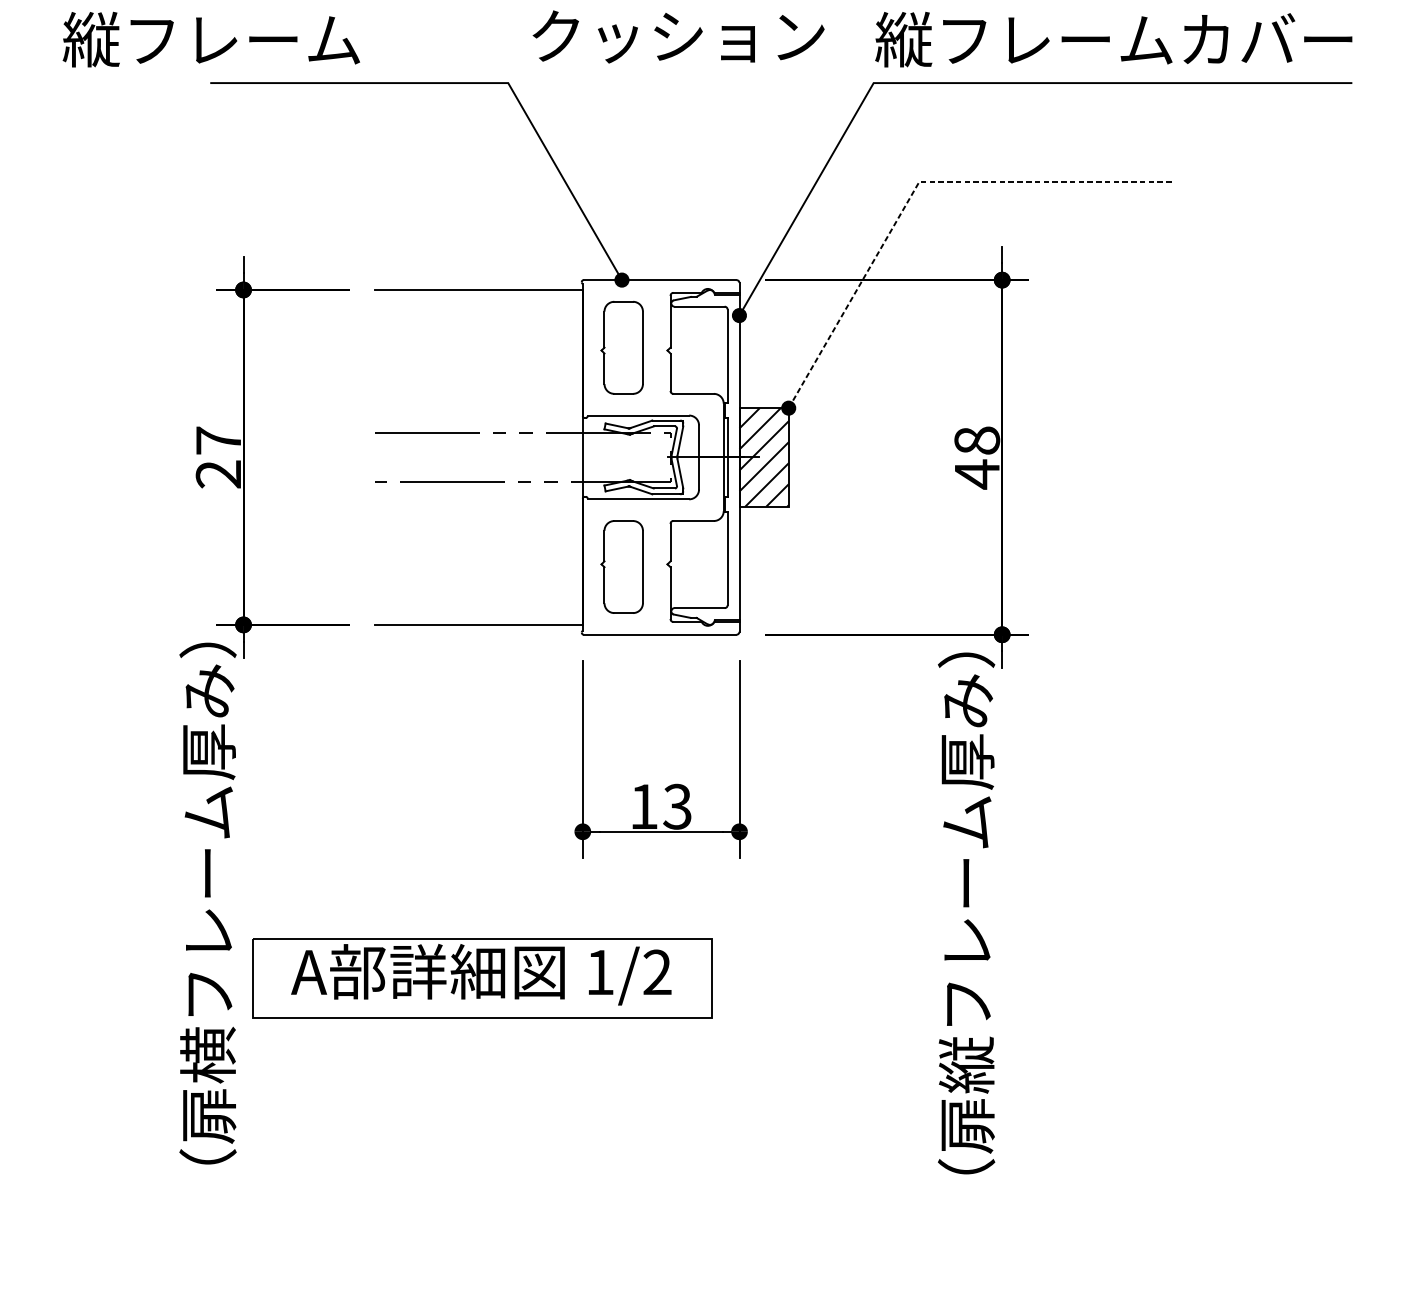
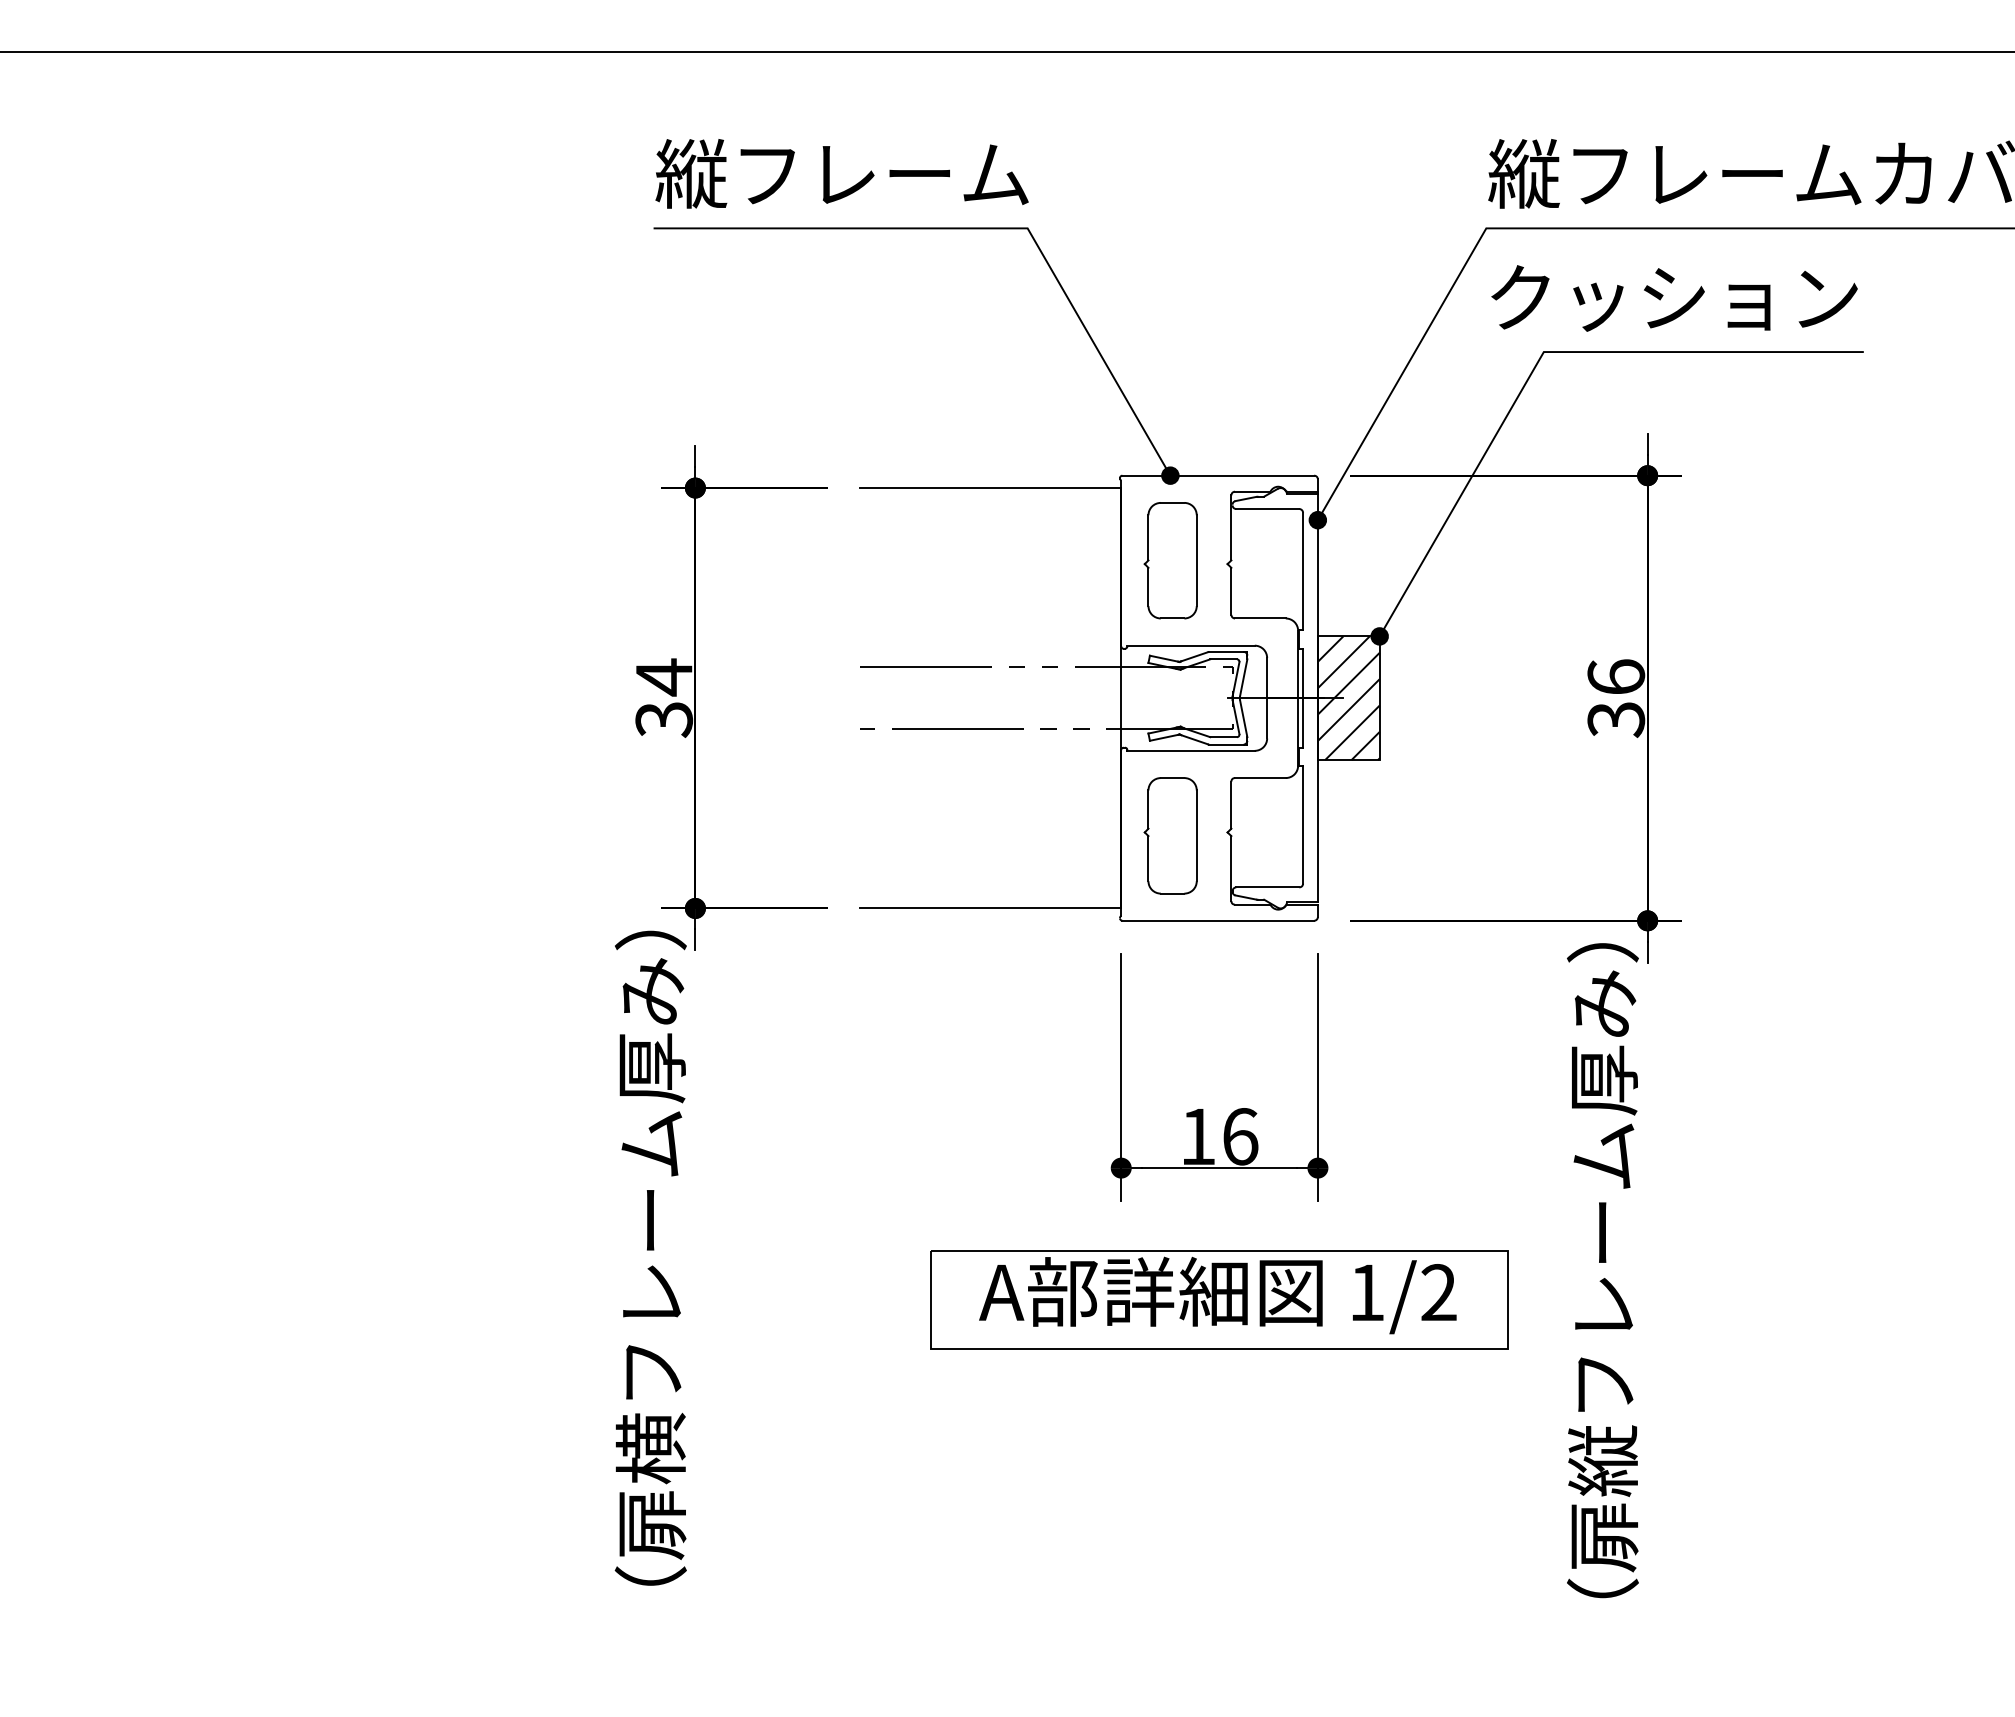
text: (678, 36) -> (1674, 298), moved
text: (210, 39) -> (841, 173), moved
line: (917, 184) -> (1541, 355), dashed -> solid
text: (218, 456) -> (664, 697), 27 -> 34
text: (977, 457) -> (1616, 698), 48 -> 36
text: (677, 806) -> (1240, 1136), 13 -> 16
part: (482, 977) -> (1219, 1299), moved

